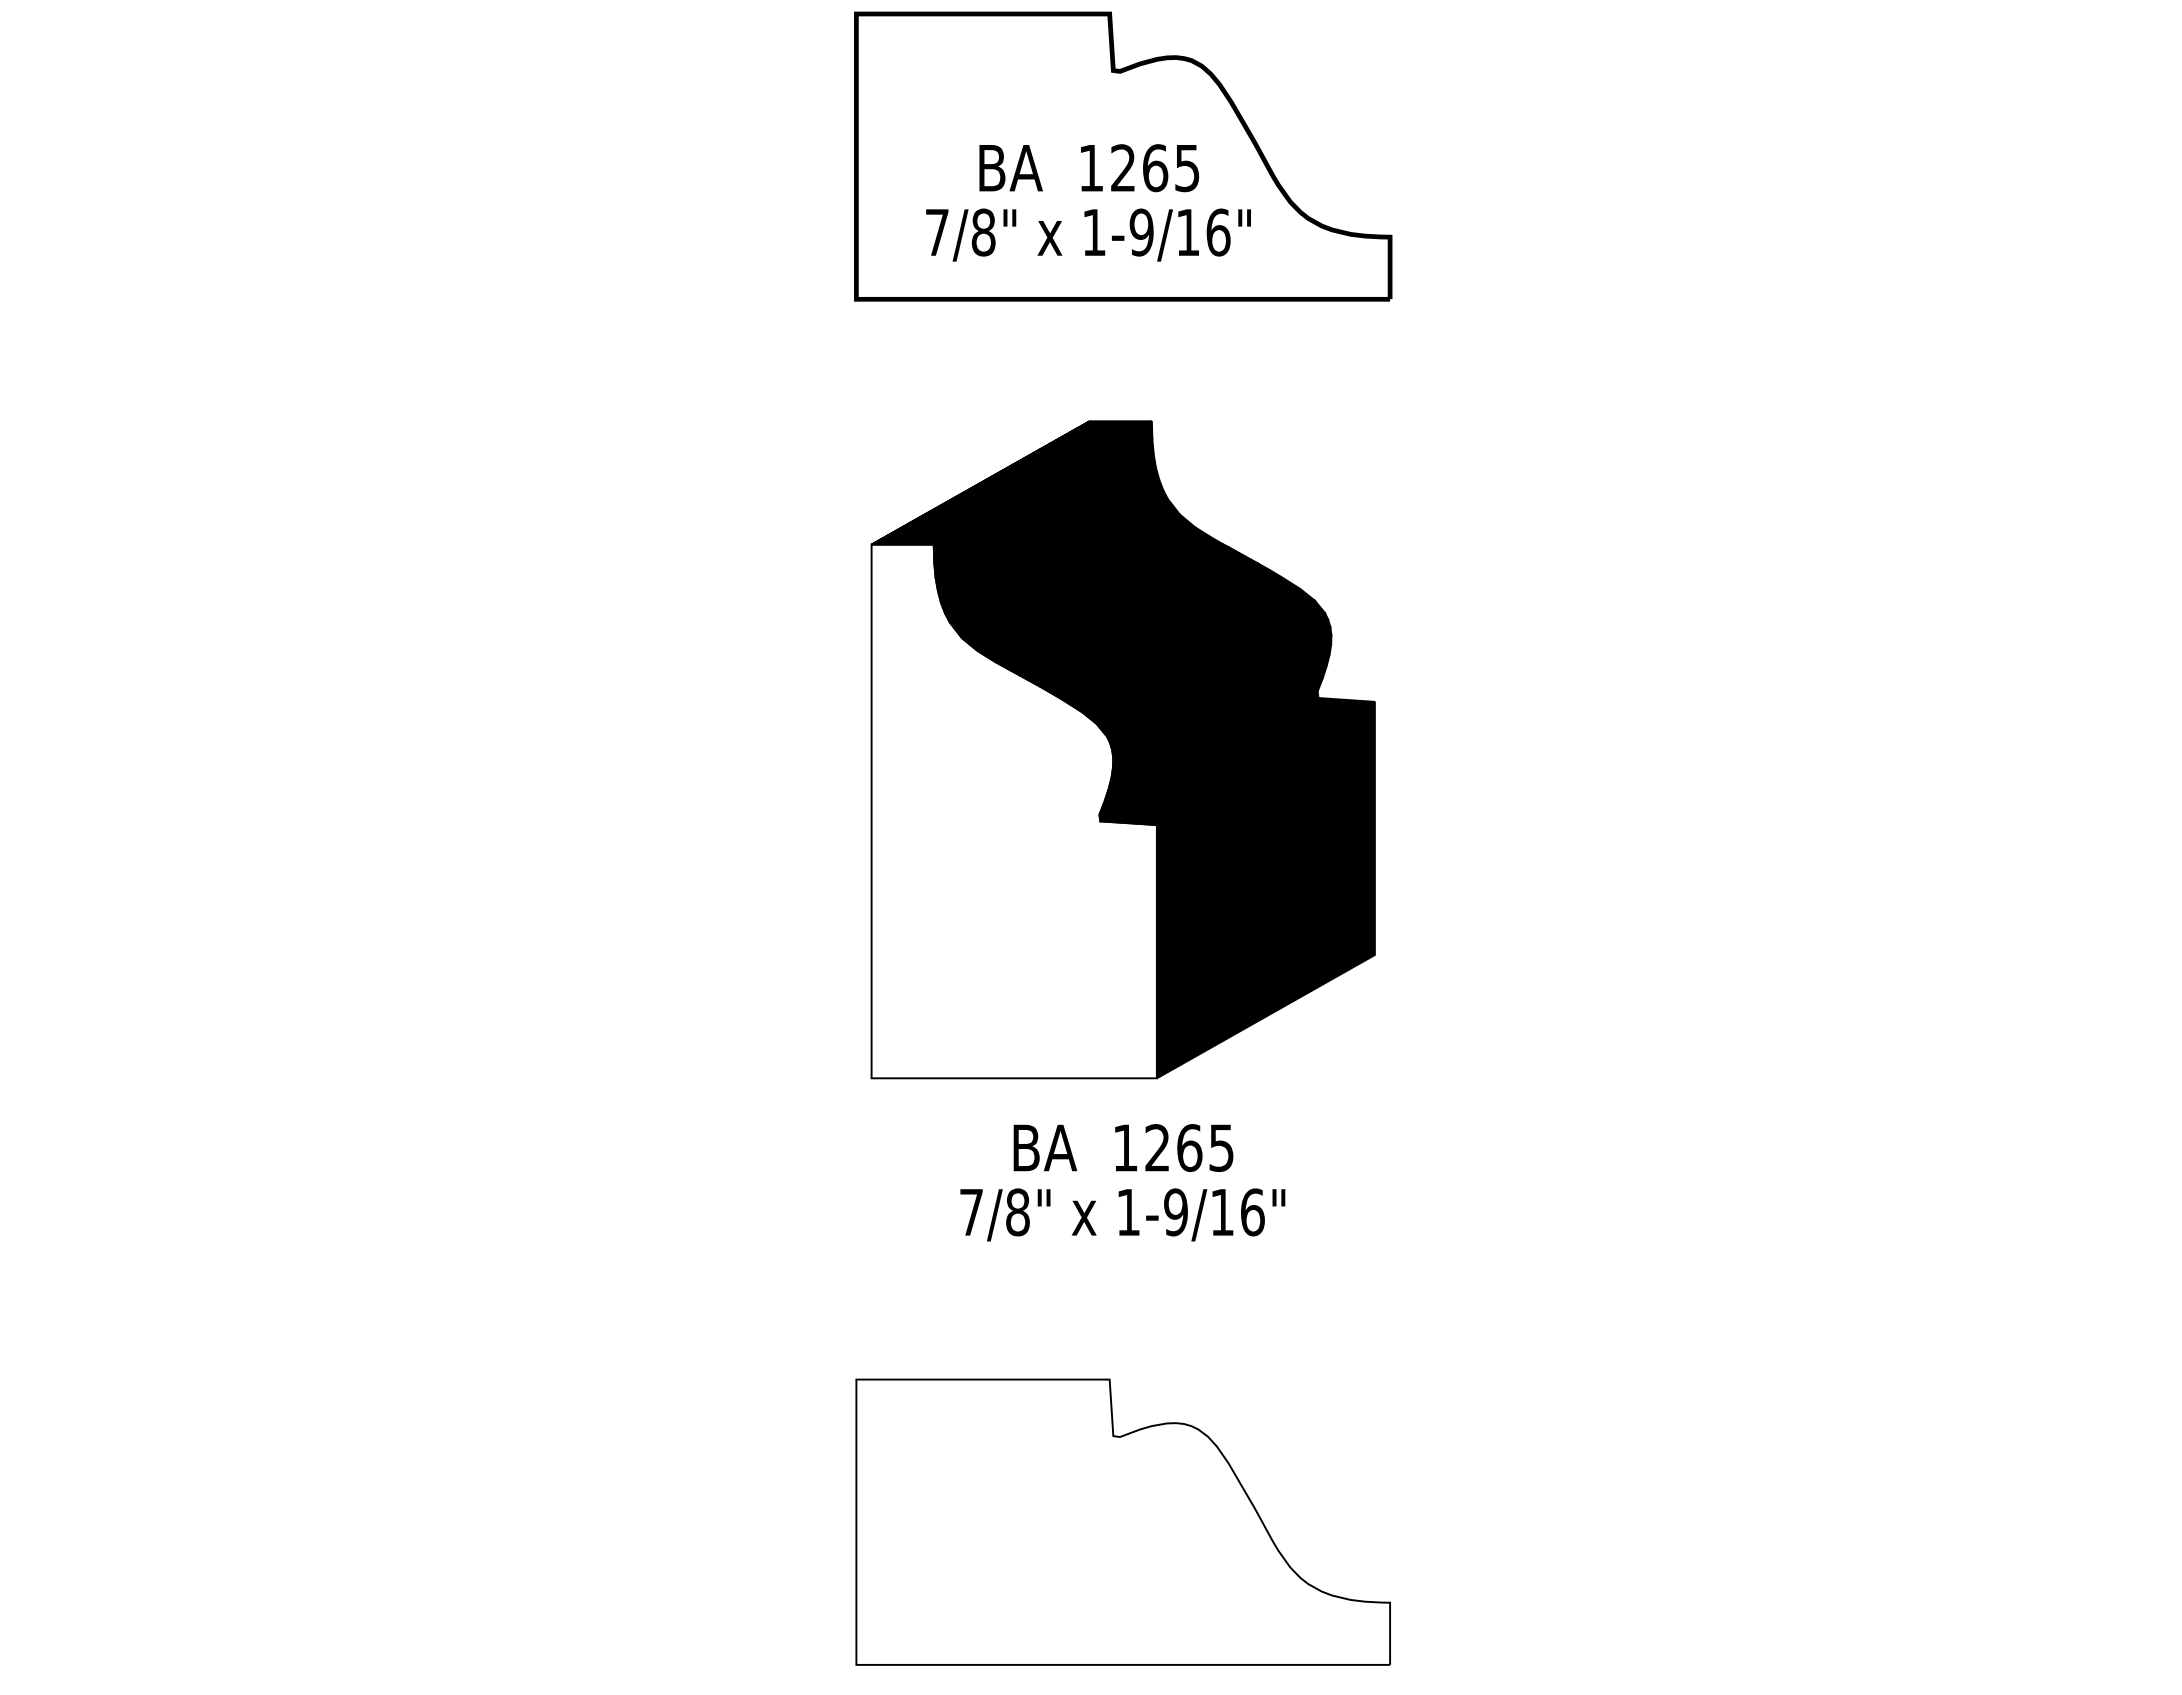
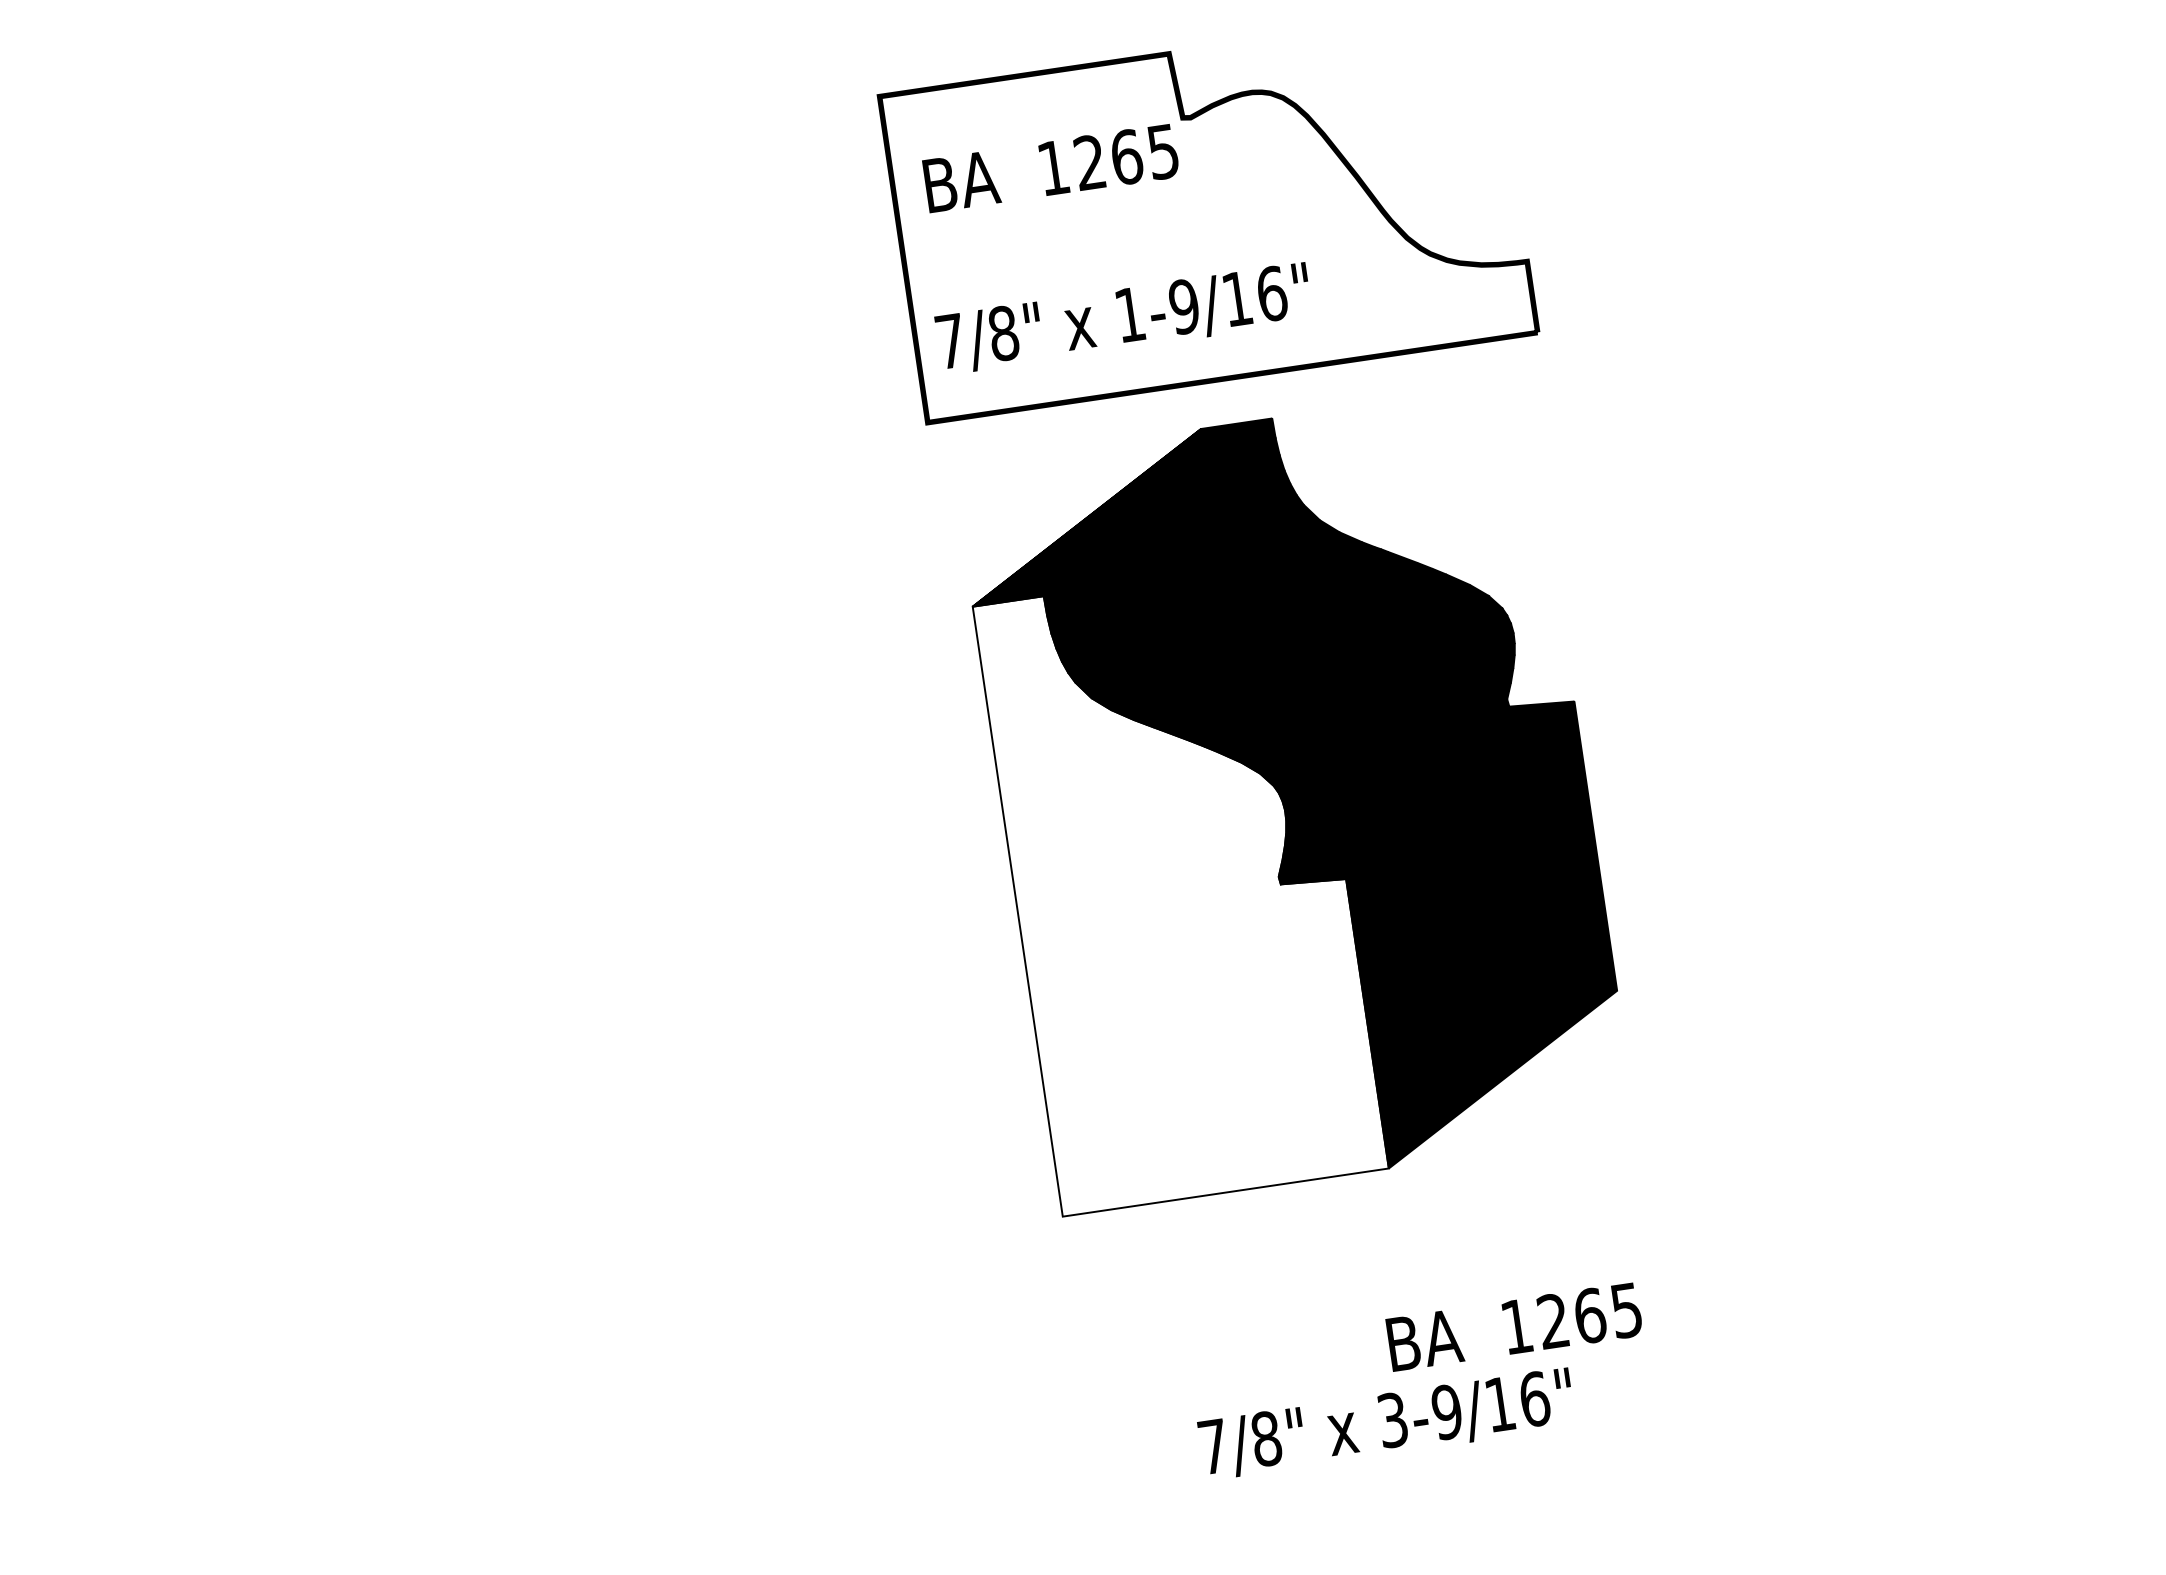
text: (1089, 168) -> (1051, 168), moved
text: (1088, 234) -> (1123, 318), moved
part: (1122, 749) -> (1294, 798), moved
text: (1123, 1147) -> (1514, 1326), moved
text: (1128, 1212) -> (1392, 1420), 1-9/16" -> 3-9/16"

